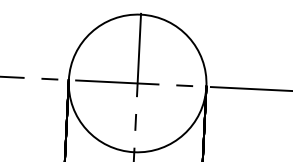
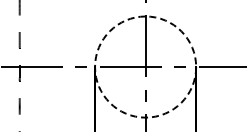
circle: (137, 82) -> (145, 66), solid -> dashed

